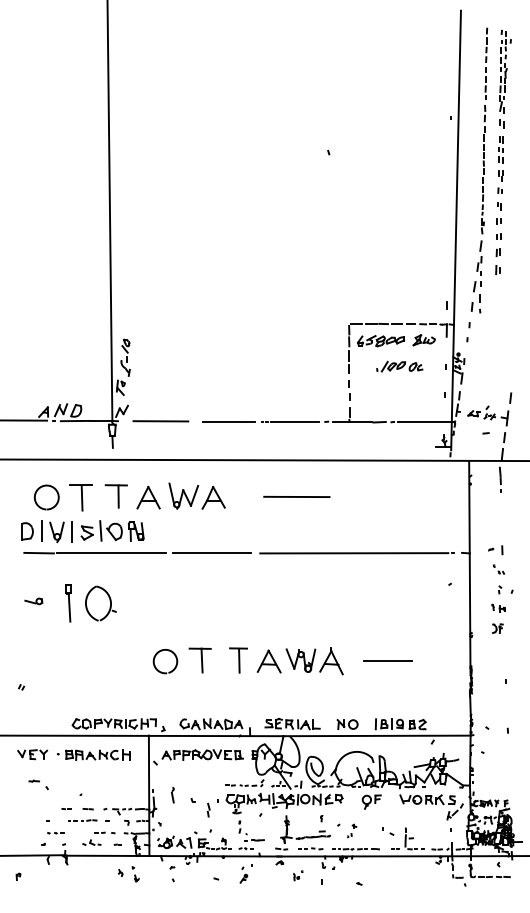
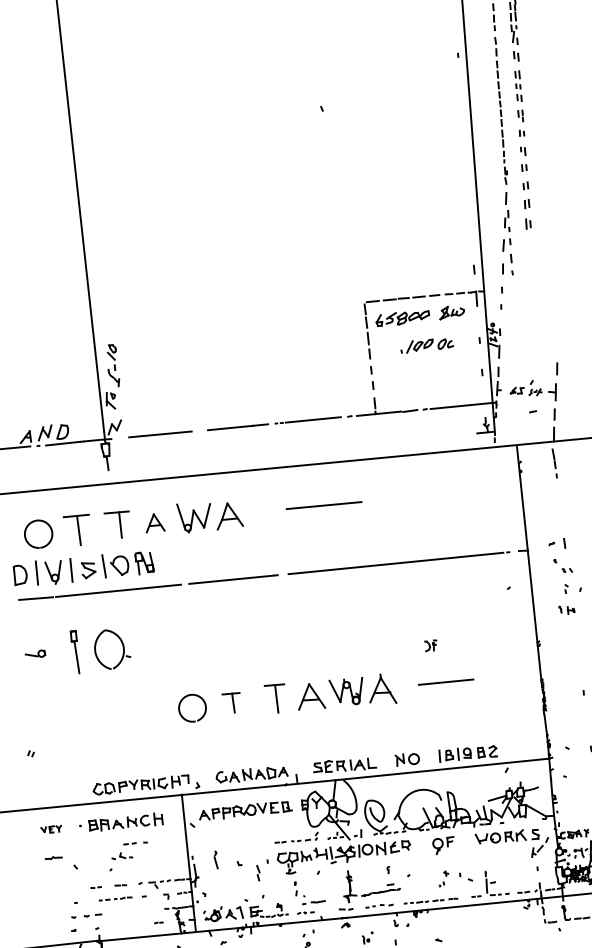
part: (148, 497) -> (154, 522), size x0.7
part: (498, 569) -> (562, 565), size x1.4
part: (497, 628) -> (430, 645), moved
part: (199, 660) -> (231, 703), size x0.7
part: (32, 754) -> (51, 829), size x0.6
part: (38, 784) -> (61, 862), size x1.4
part: (352, 830) -> (444, 878), moved
part: (55, 833) -> (86, 916), size x1.6
part: (98, 838) -> (129, 850), moved

